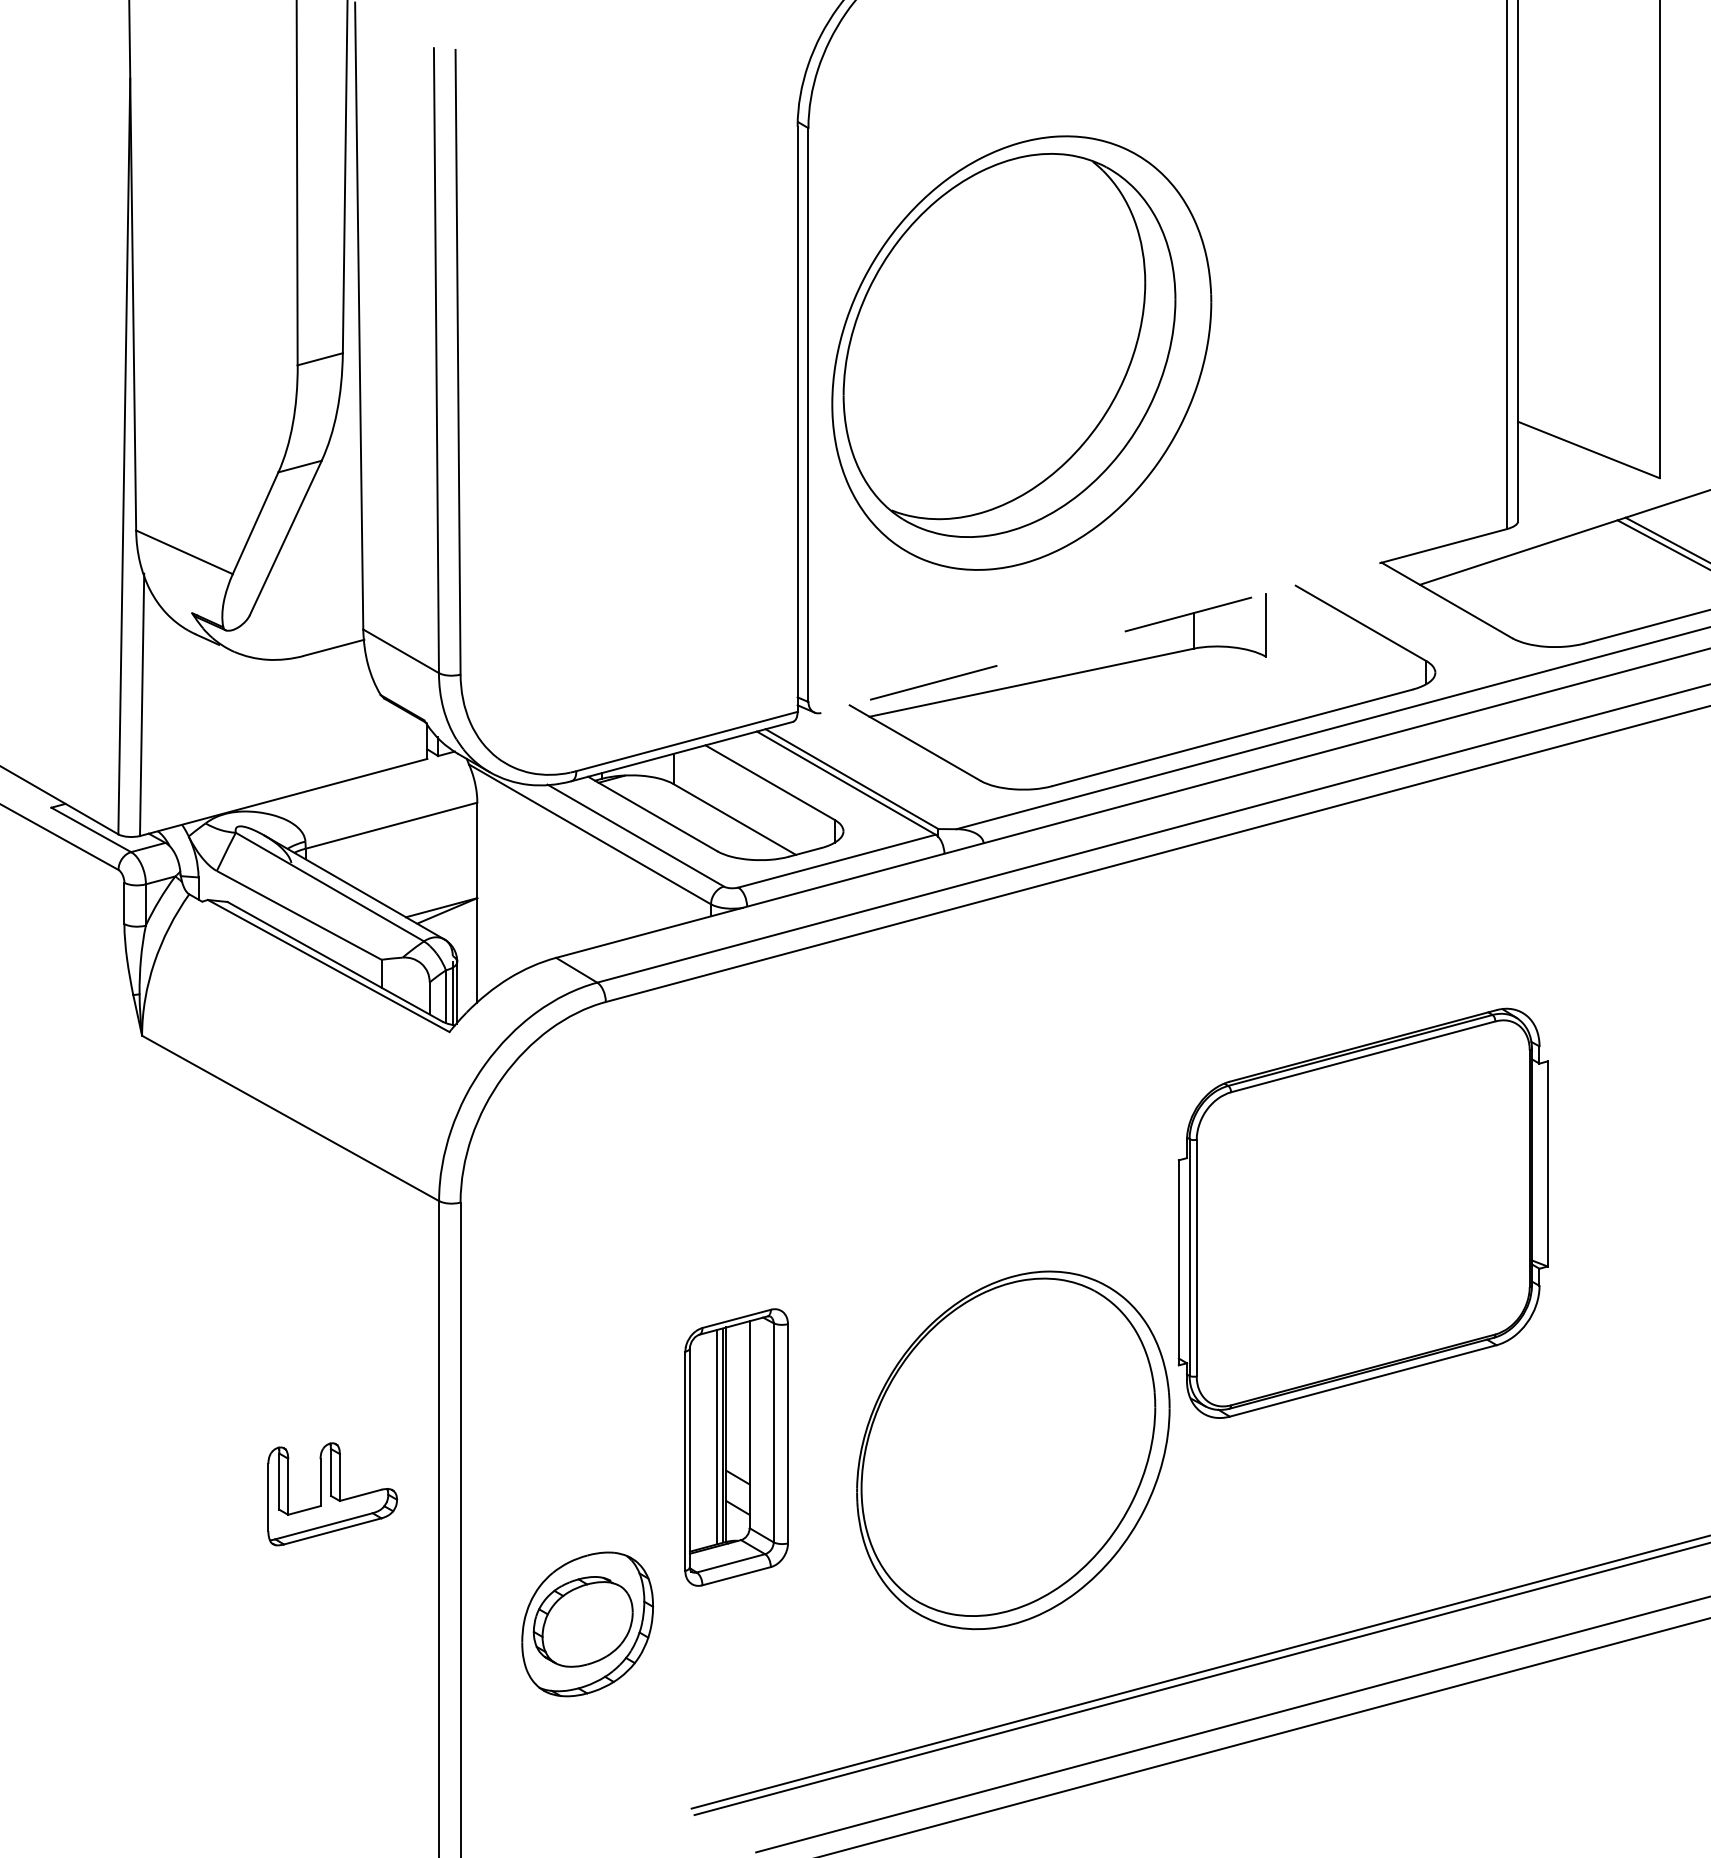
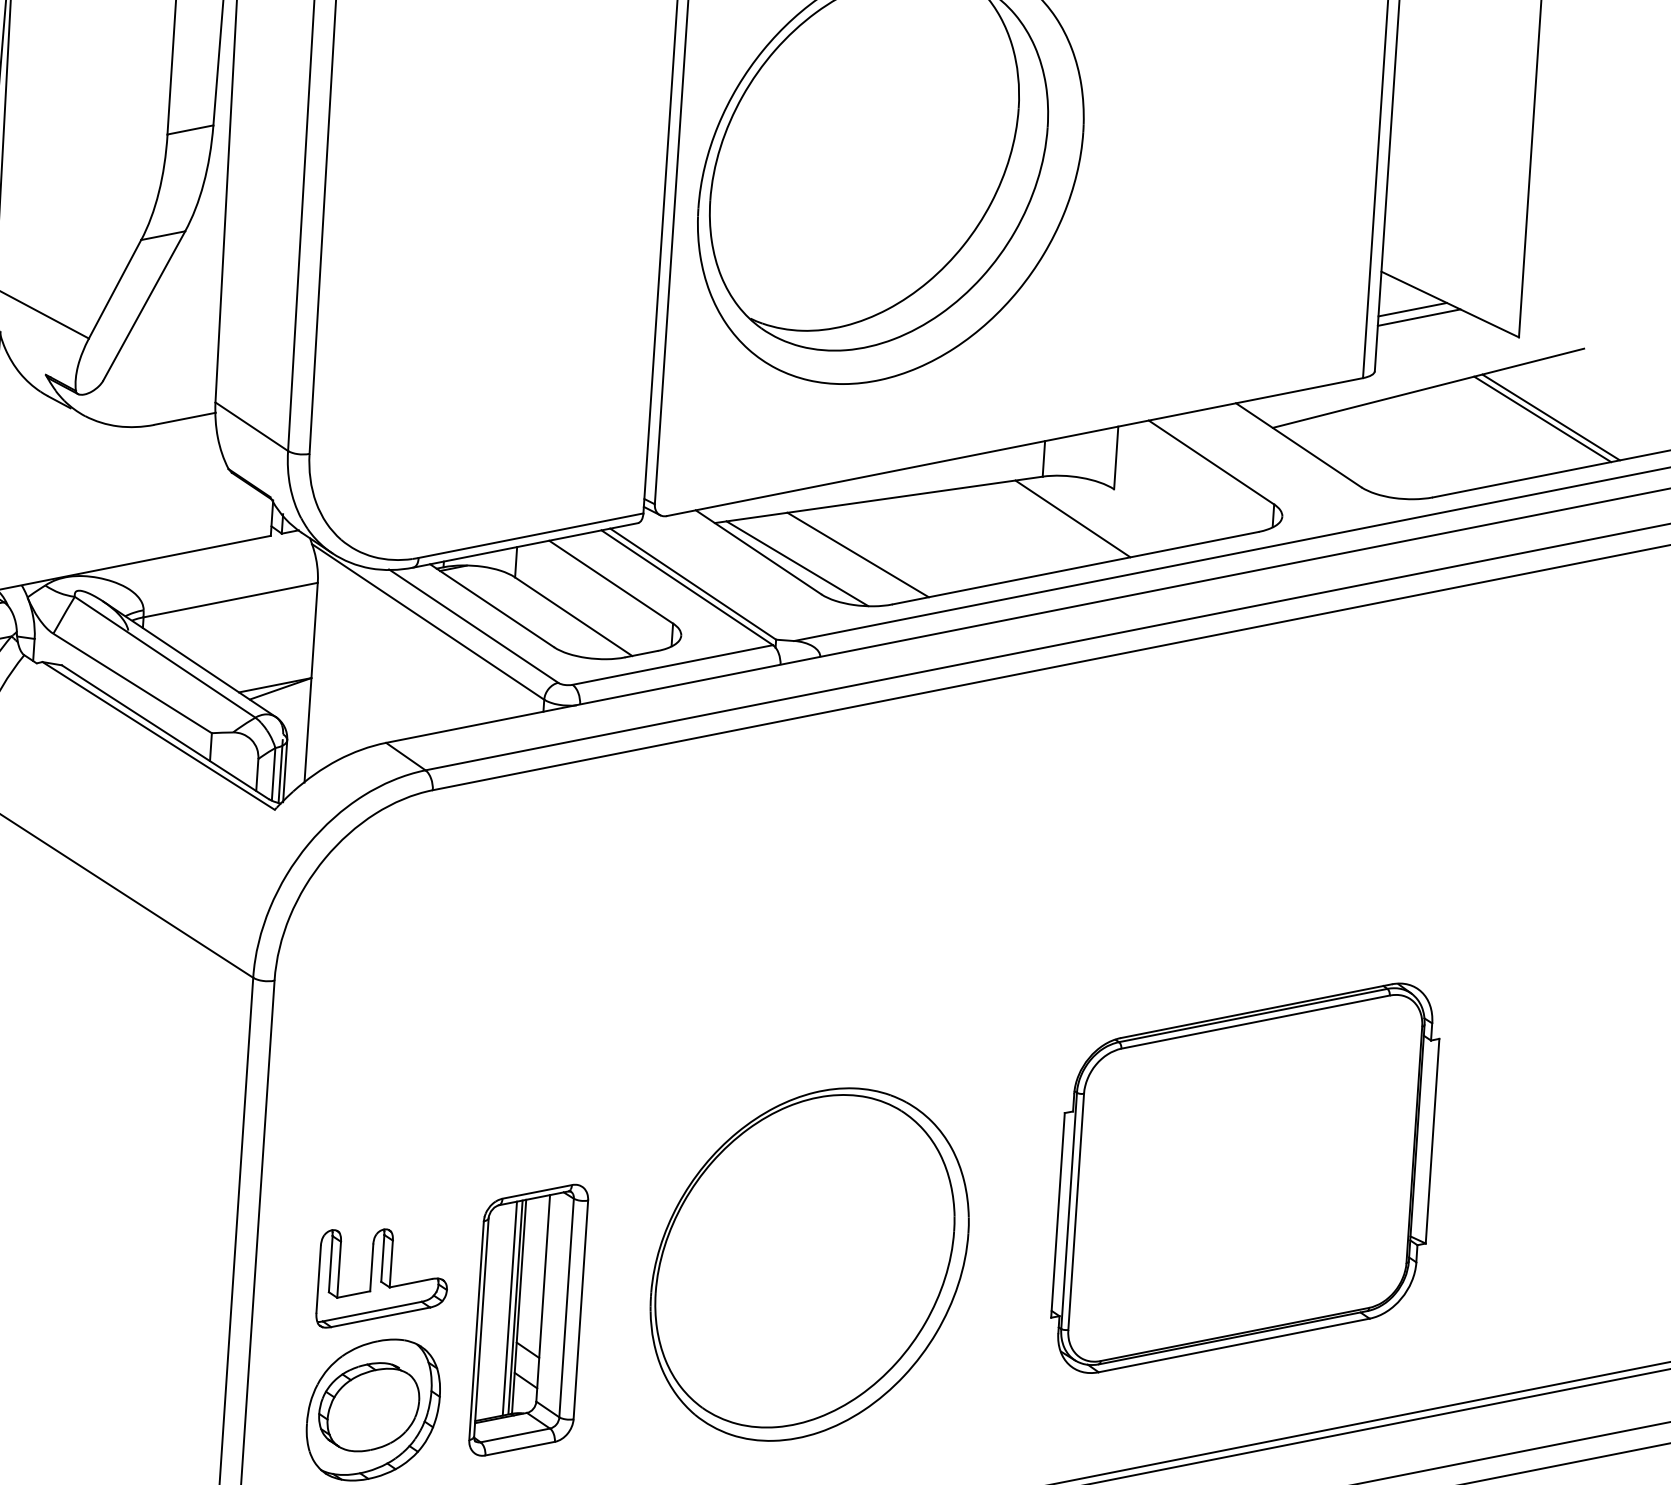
line: (1551, 457) -> (1412, 309), added
line: (1558, 465) -> (1418, 318), added
line: (1163, 621) -> (1014, 447), dashed -> solid
line: (1226, 688) -> (1072, 518), added
line: (1014, 738) -> (858, 554), added
line: (954, 751) -> (797, 563), added
part: (1362, 1212) -> (1244, 1177), moved
part: (736, 1447) -> (528, 1320), moved
part: (332, 1494) -> (382, 1280), moved

